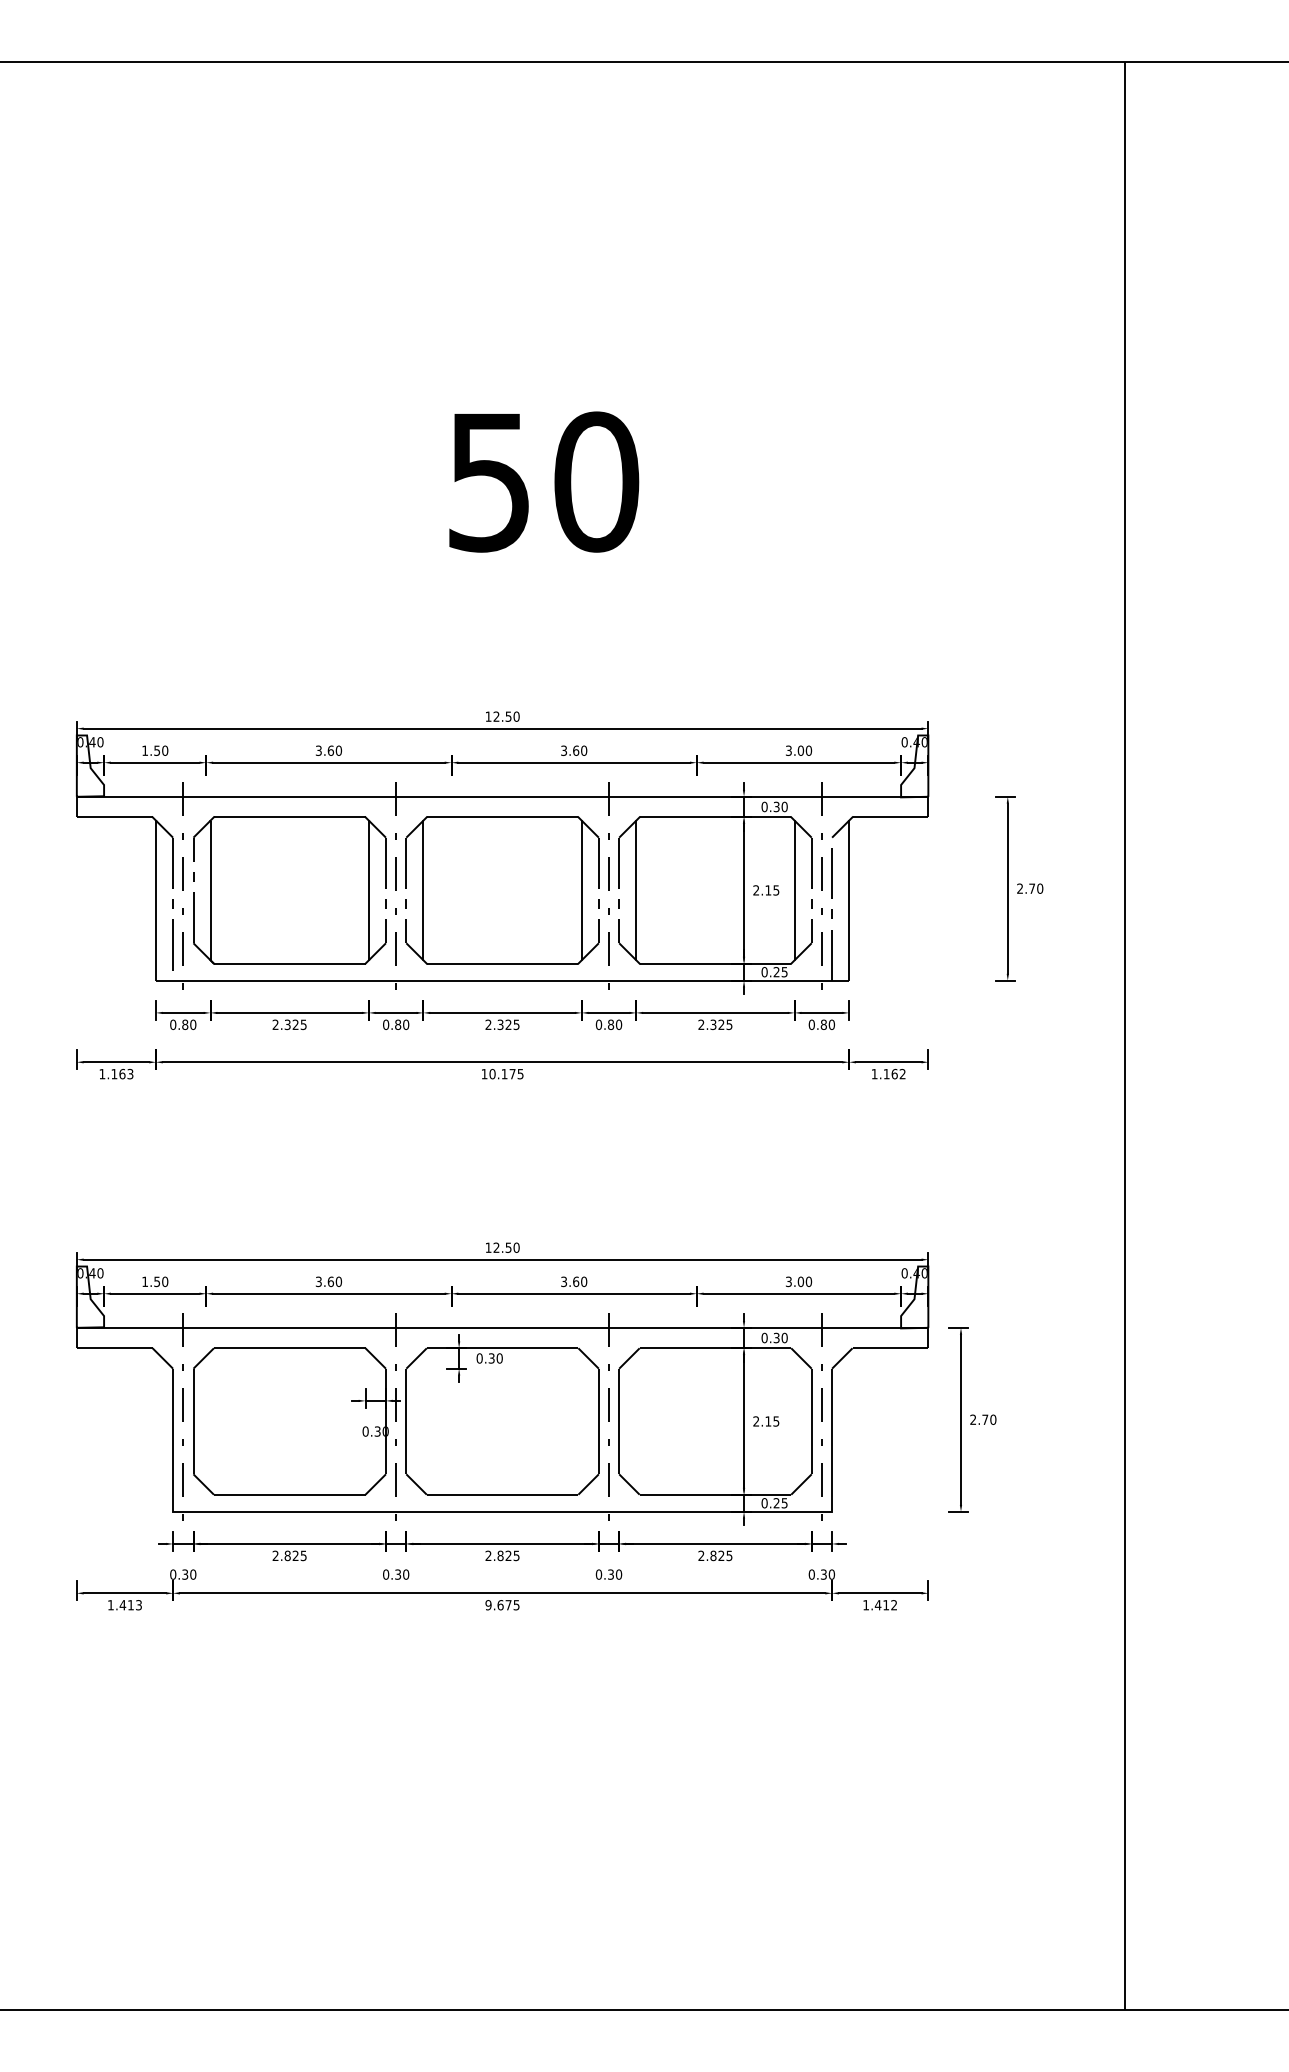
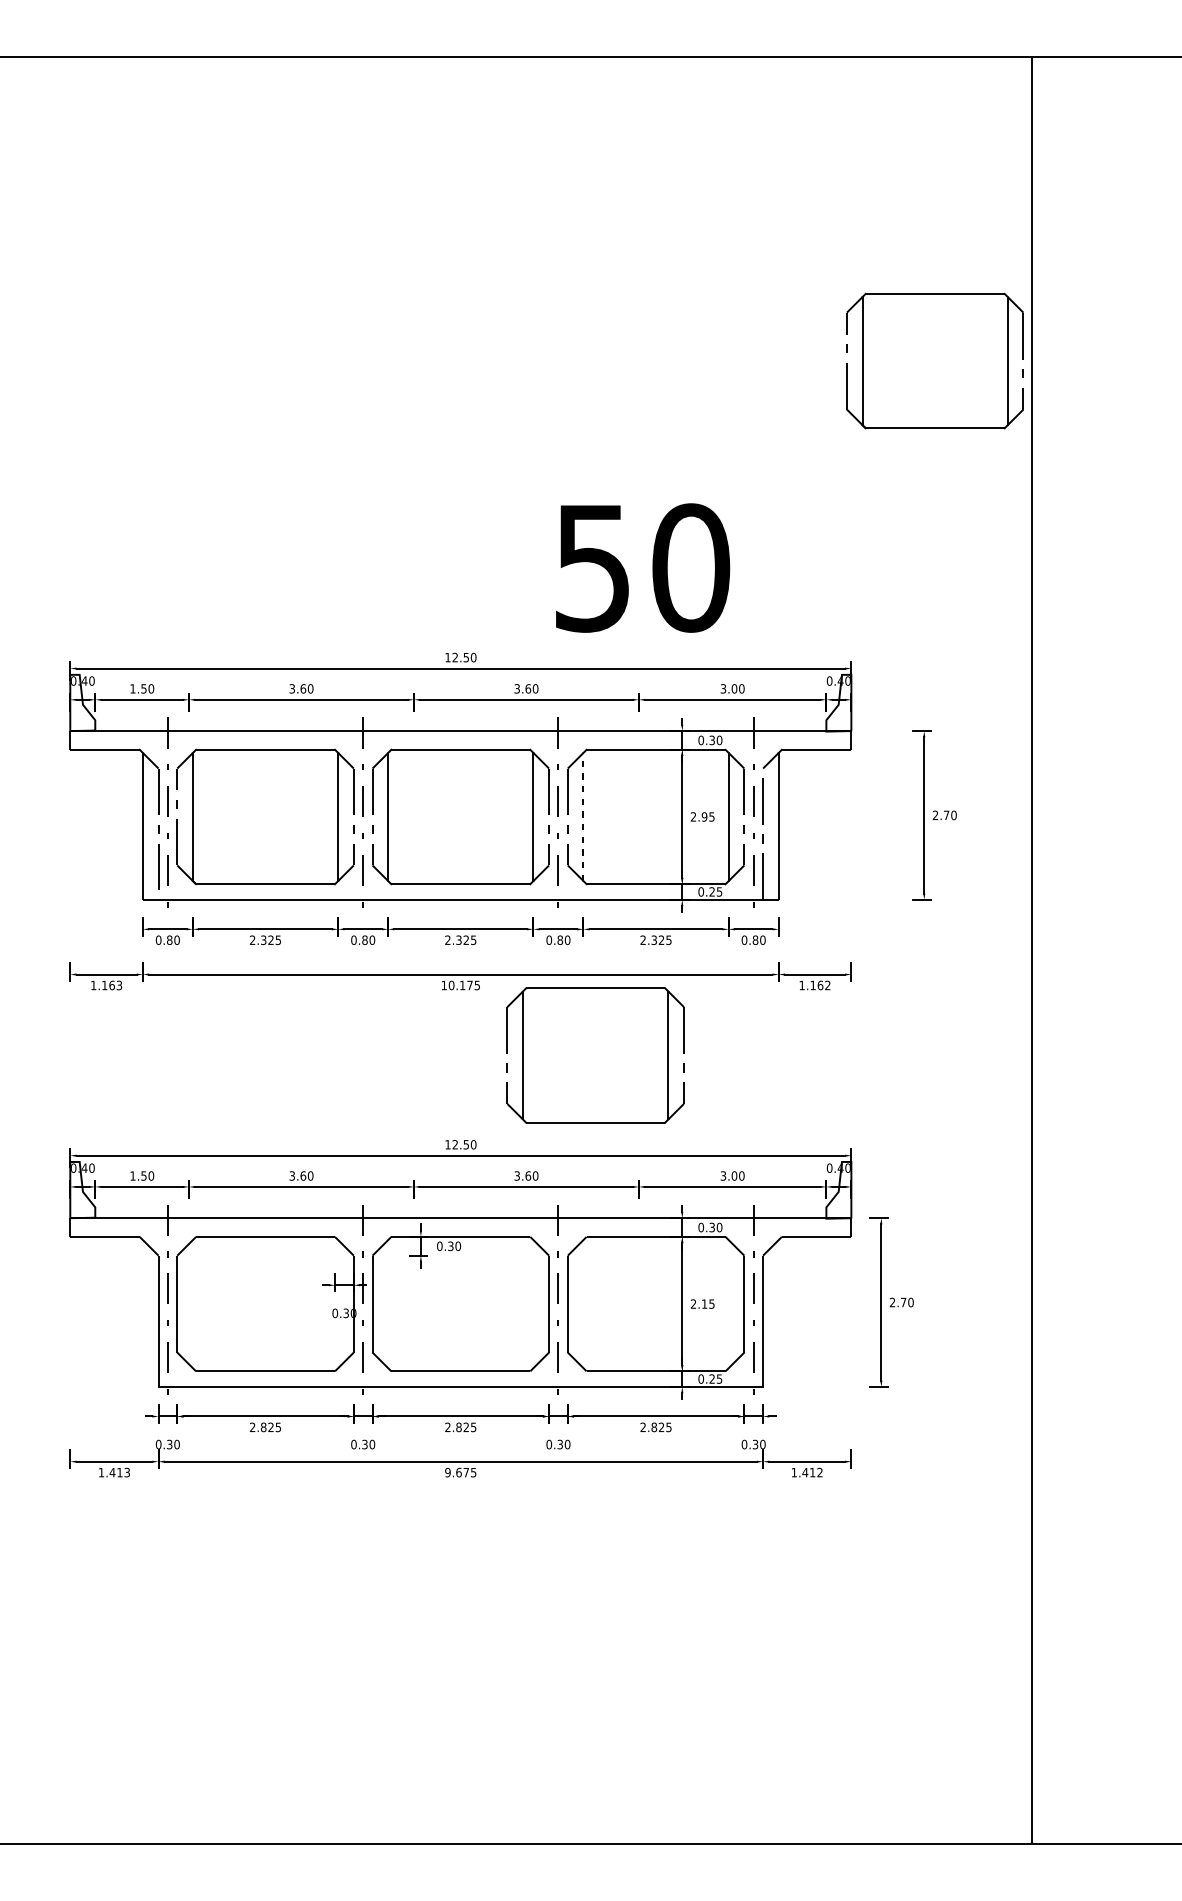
part: (1019, 393) -> (934, 361), added
text: (544, 481) -> (643, 567), moved
line: (636, 890) -> (583, 817), solid -> dashed
text: (768, 890) -> (704, 817), 2.15 -> 2.95
part: (649, 1150) -> (595, 1055), added

